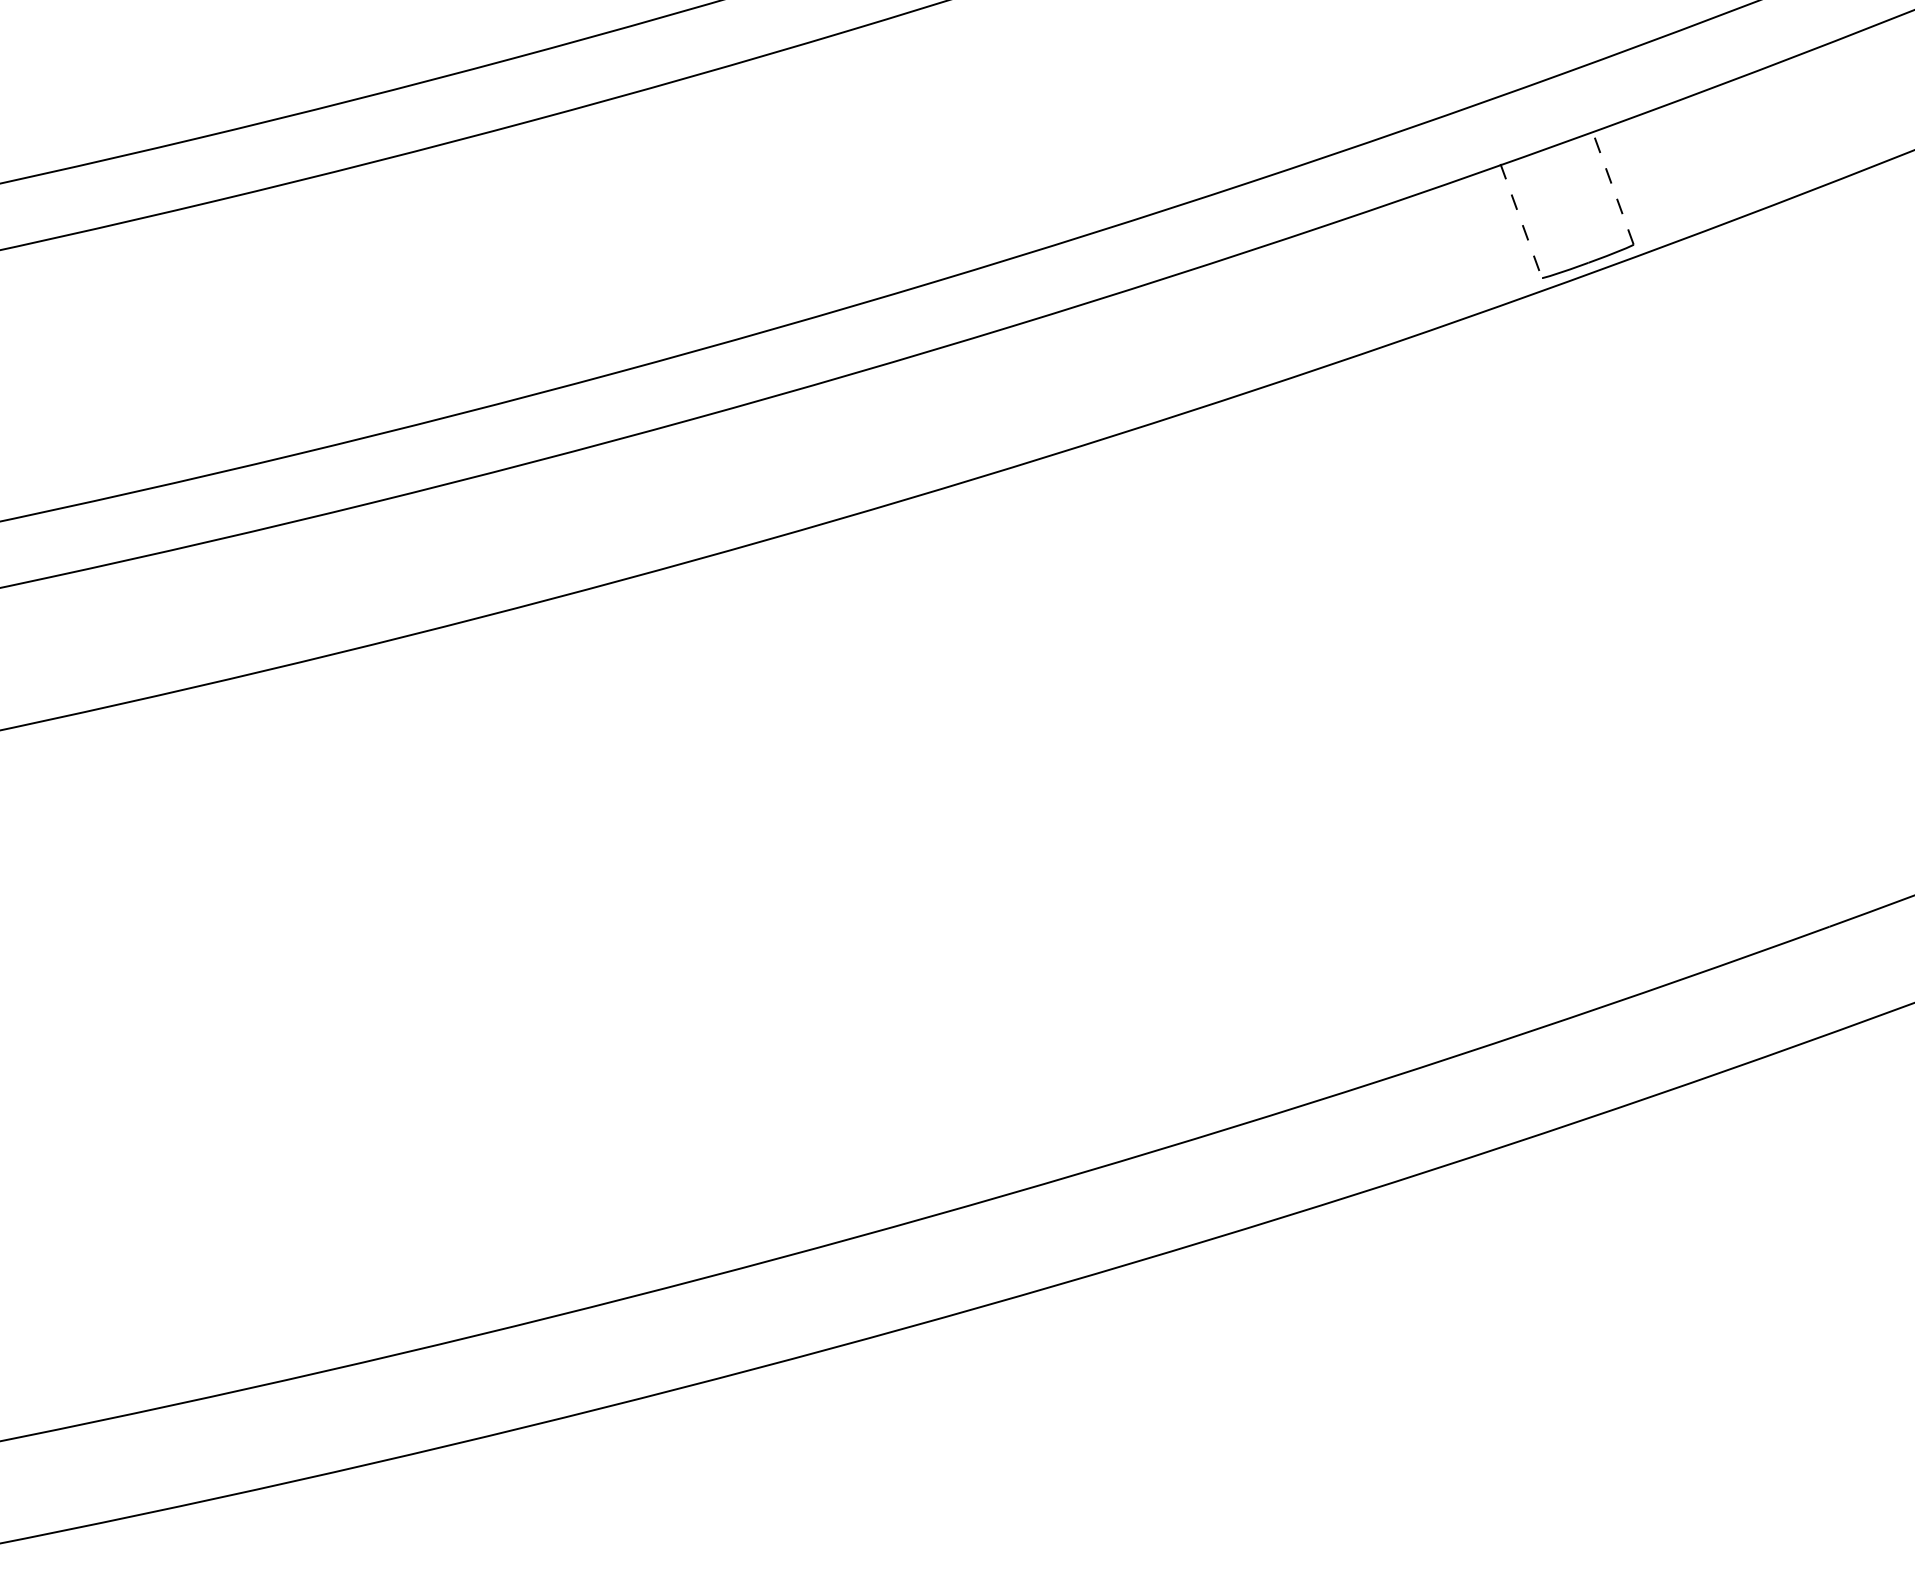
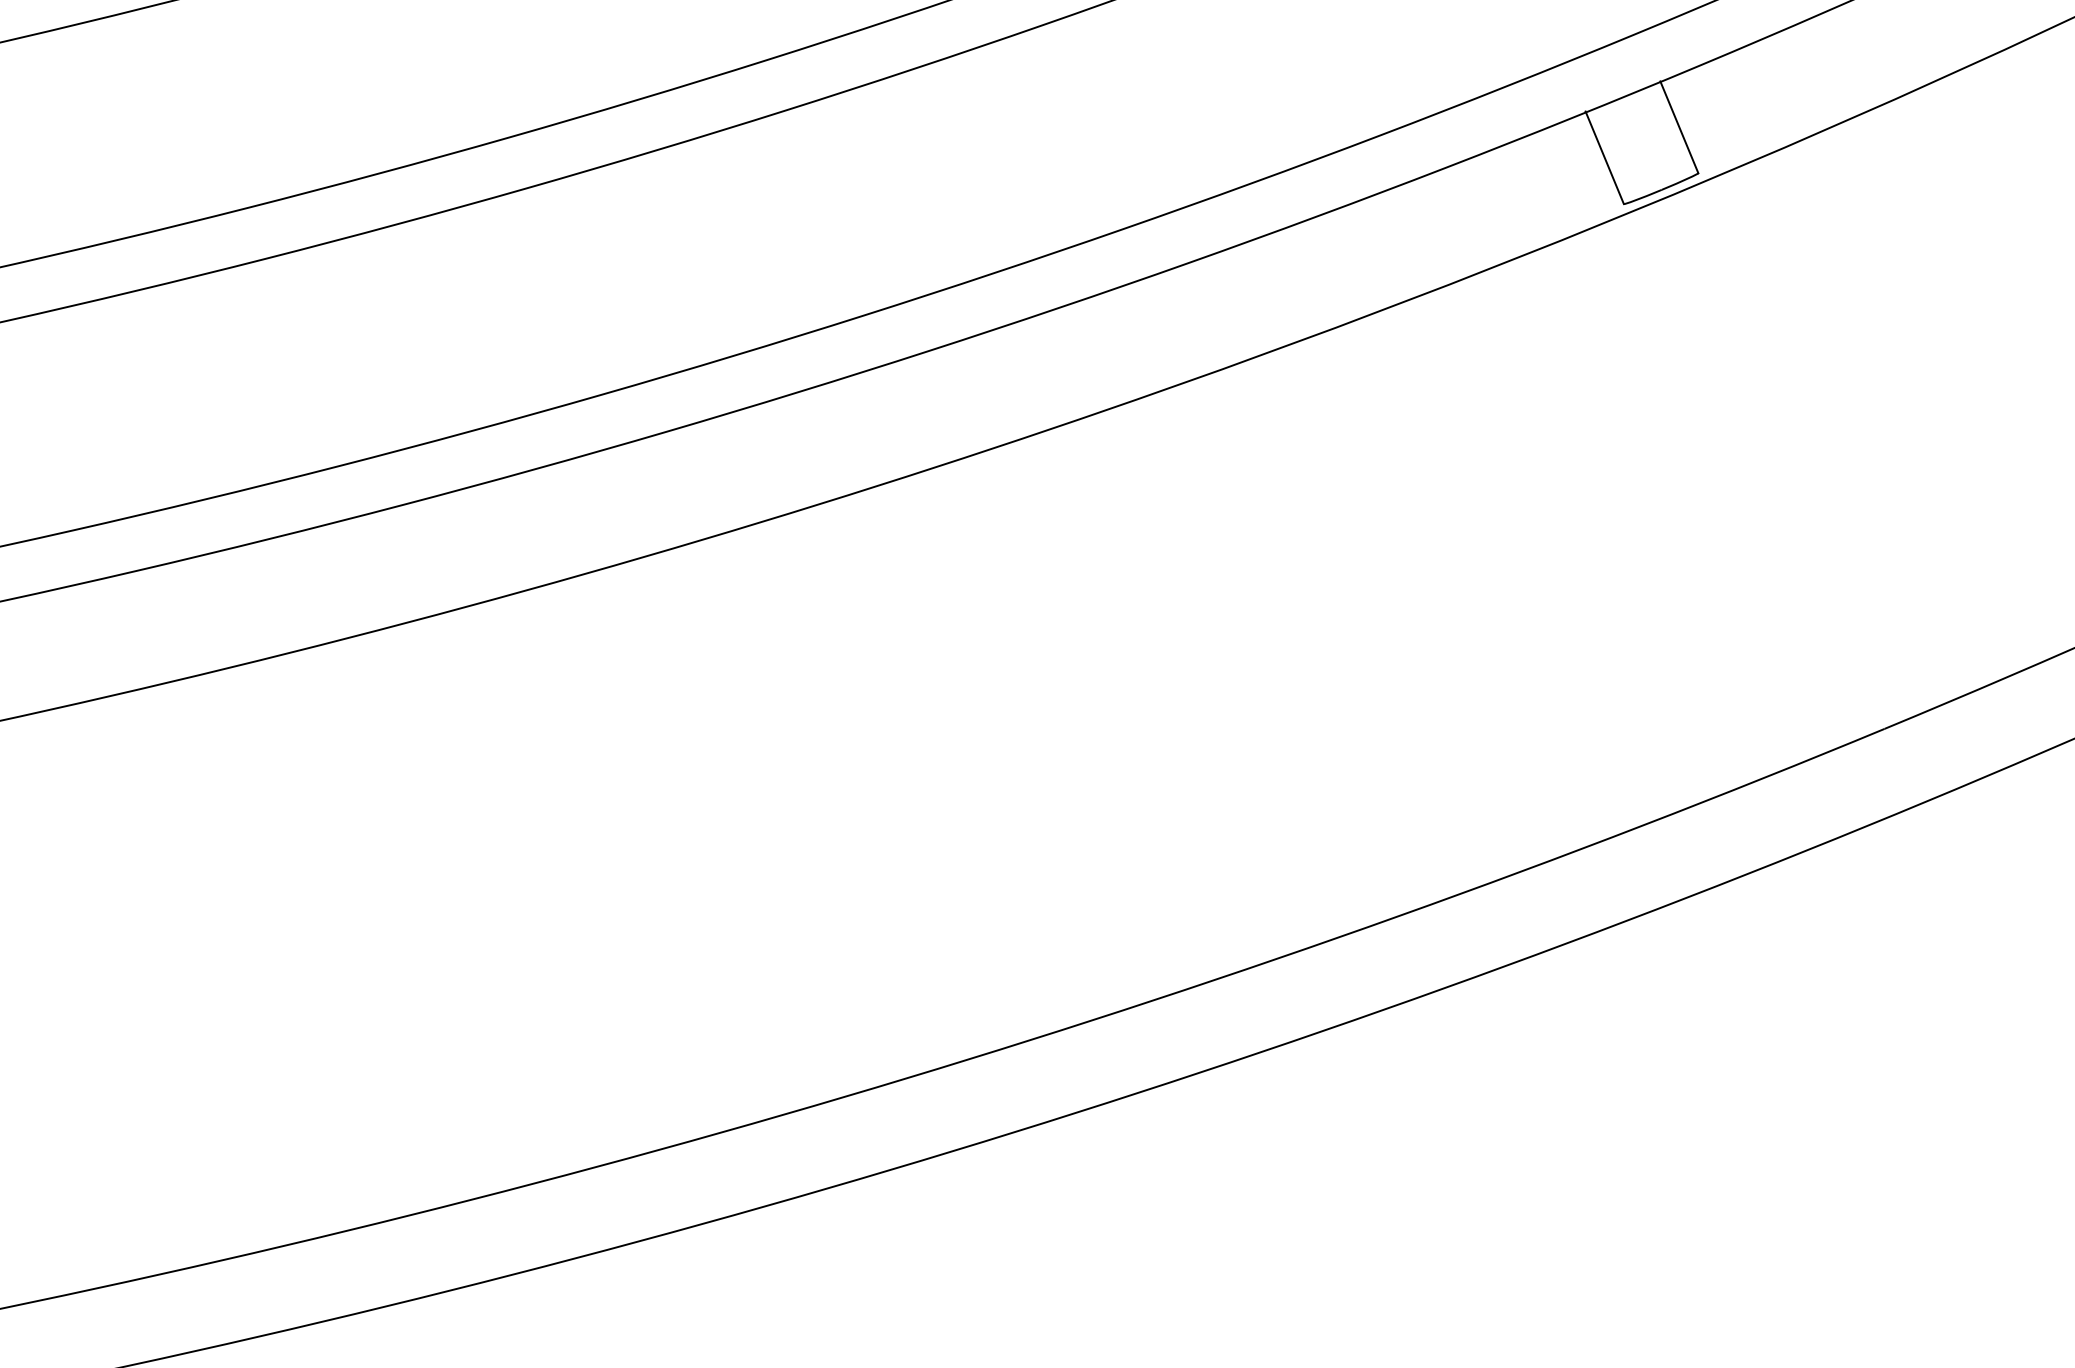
line: (1613, 188) -> (1679, 127), dashed -> solid
line: (1520, 221) -> (1604, 158), dashed -> solid

